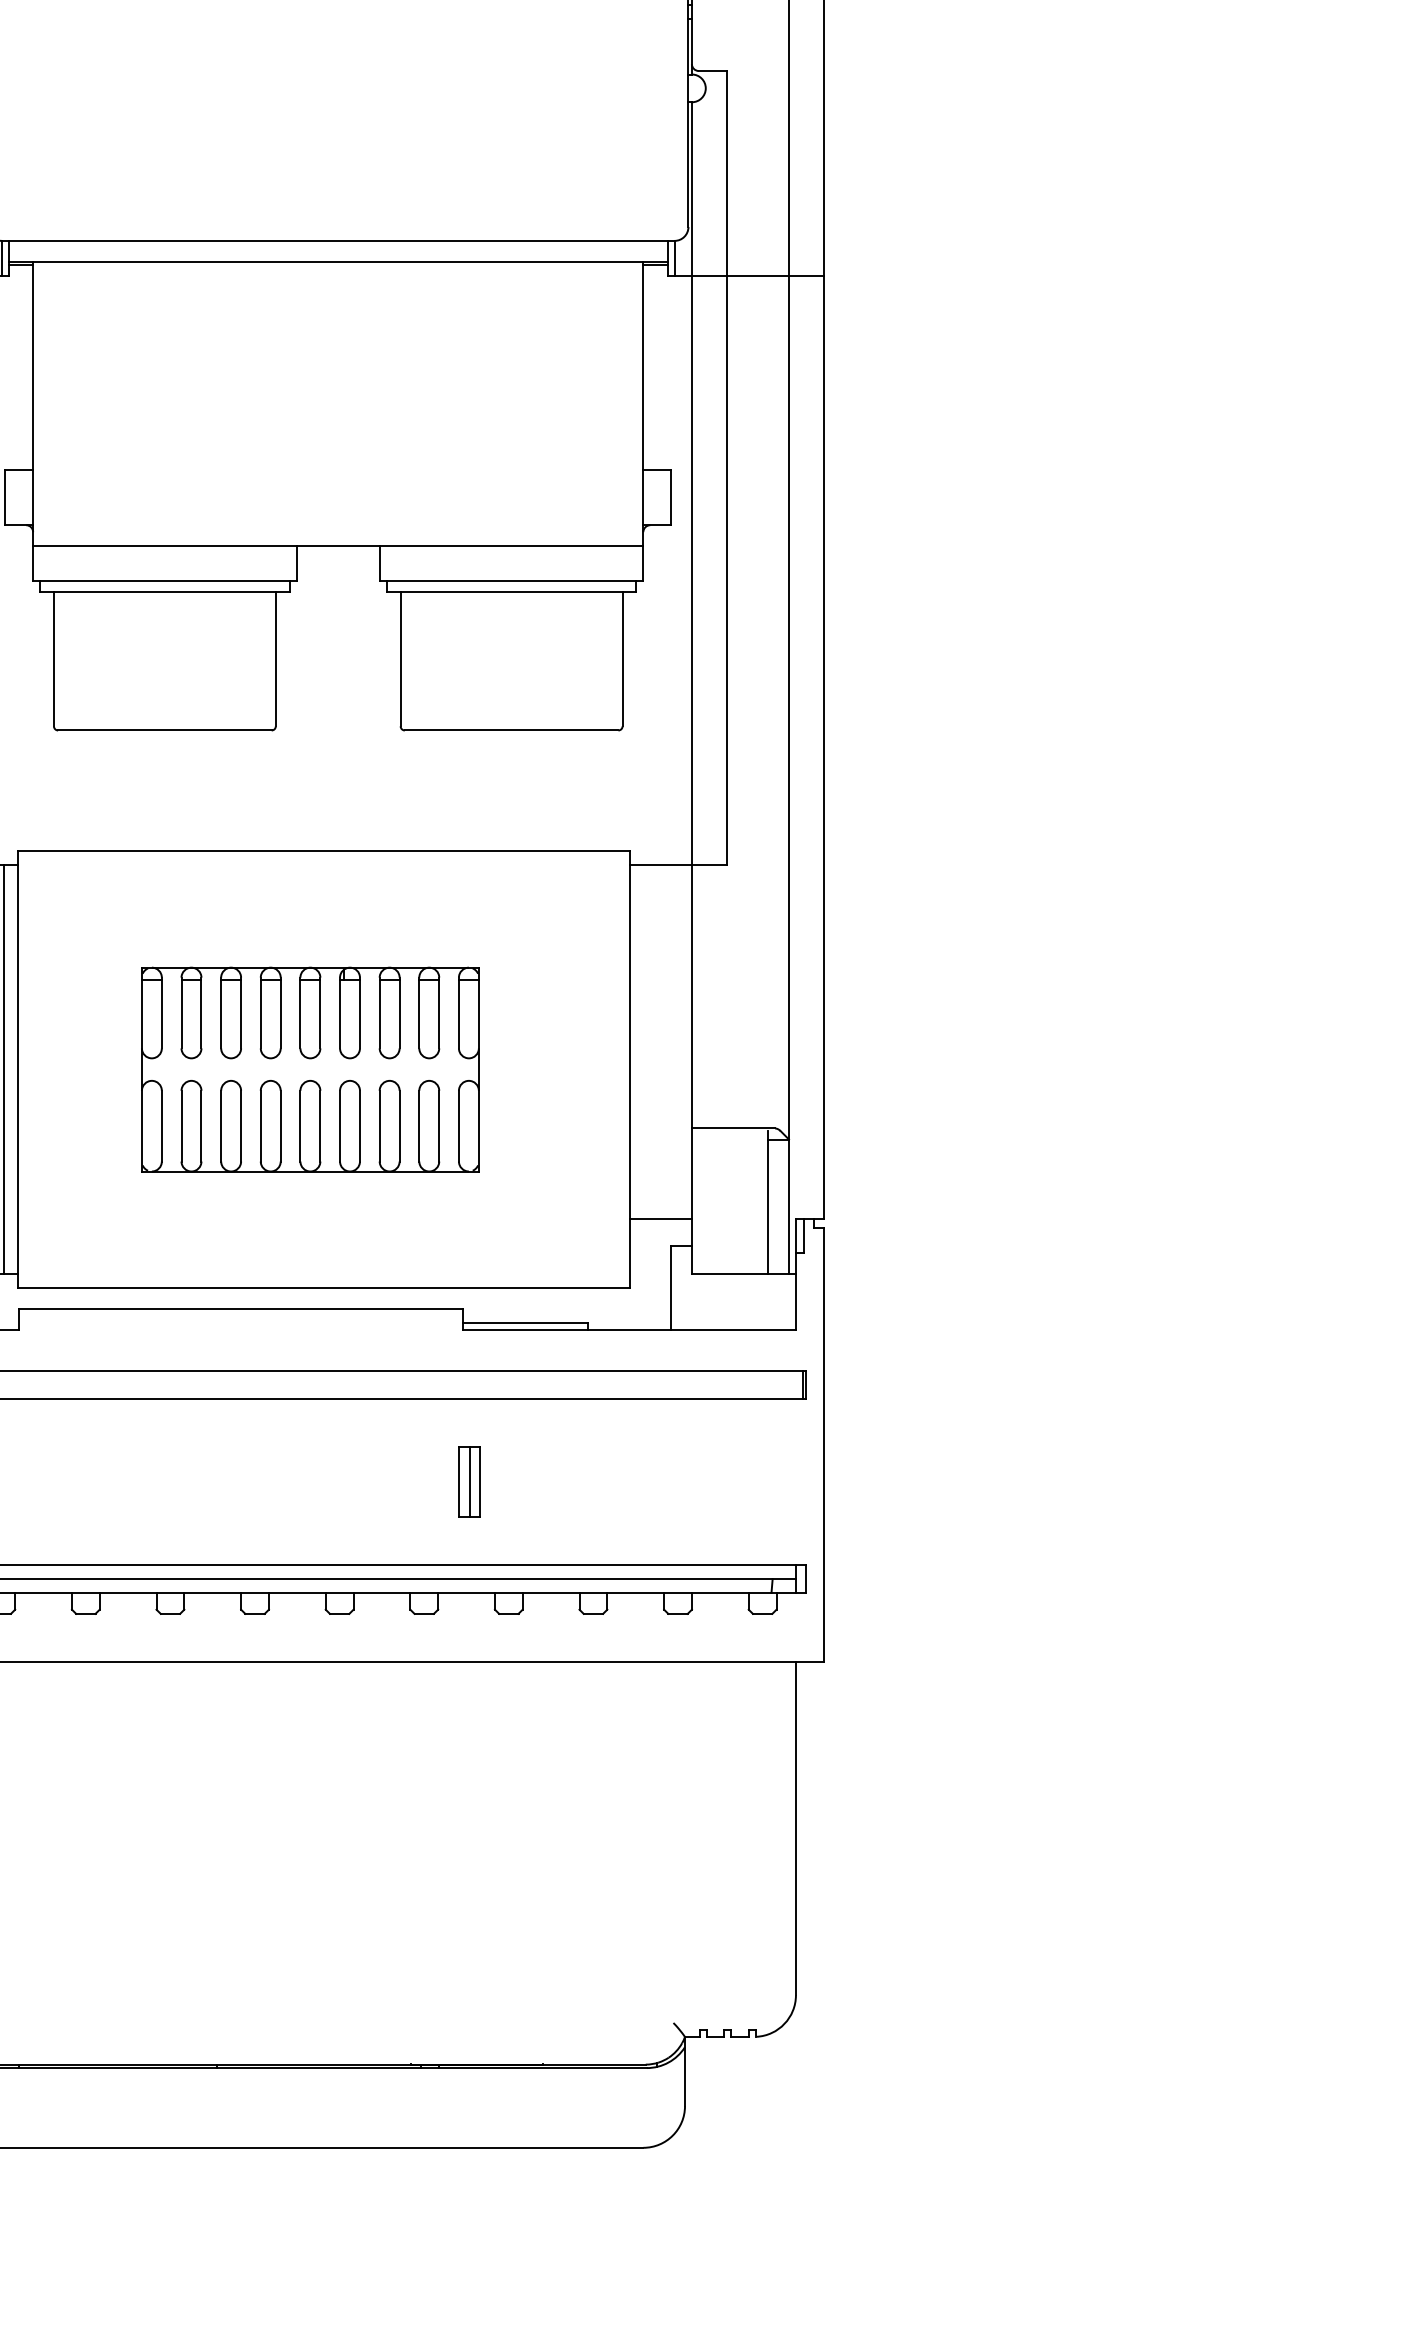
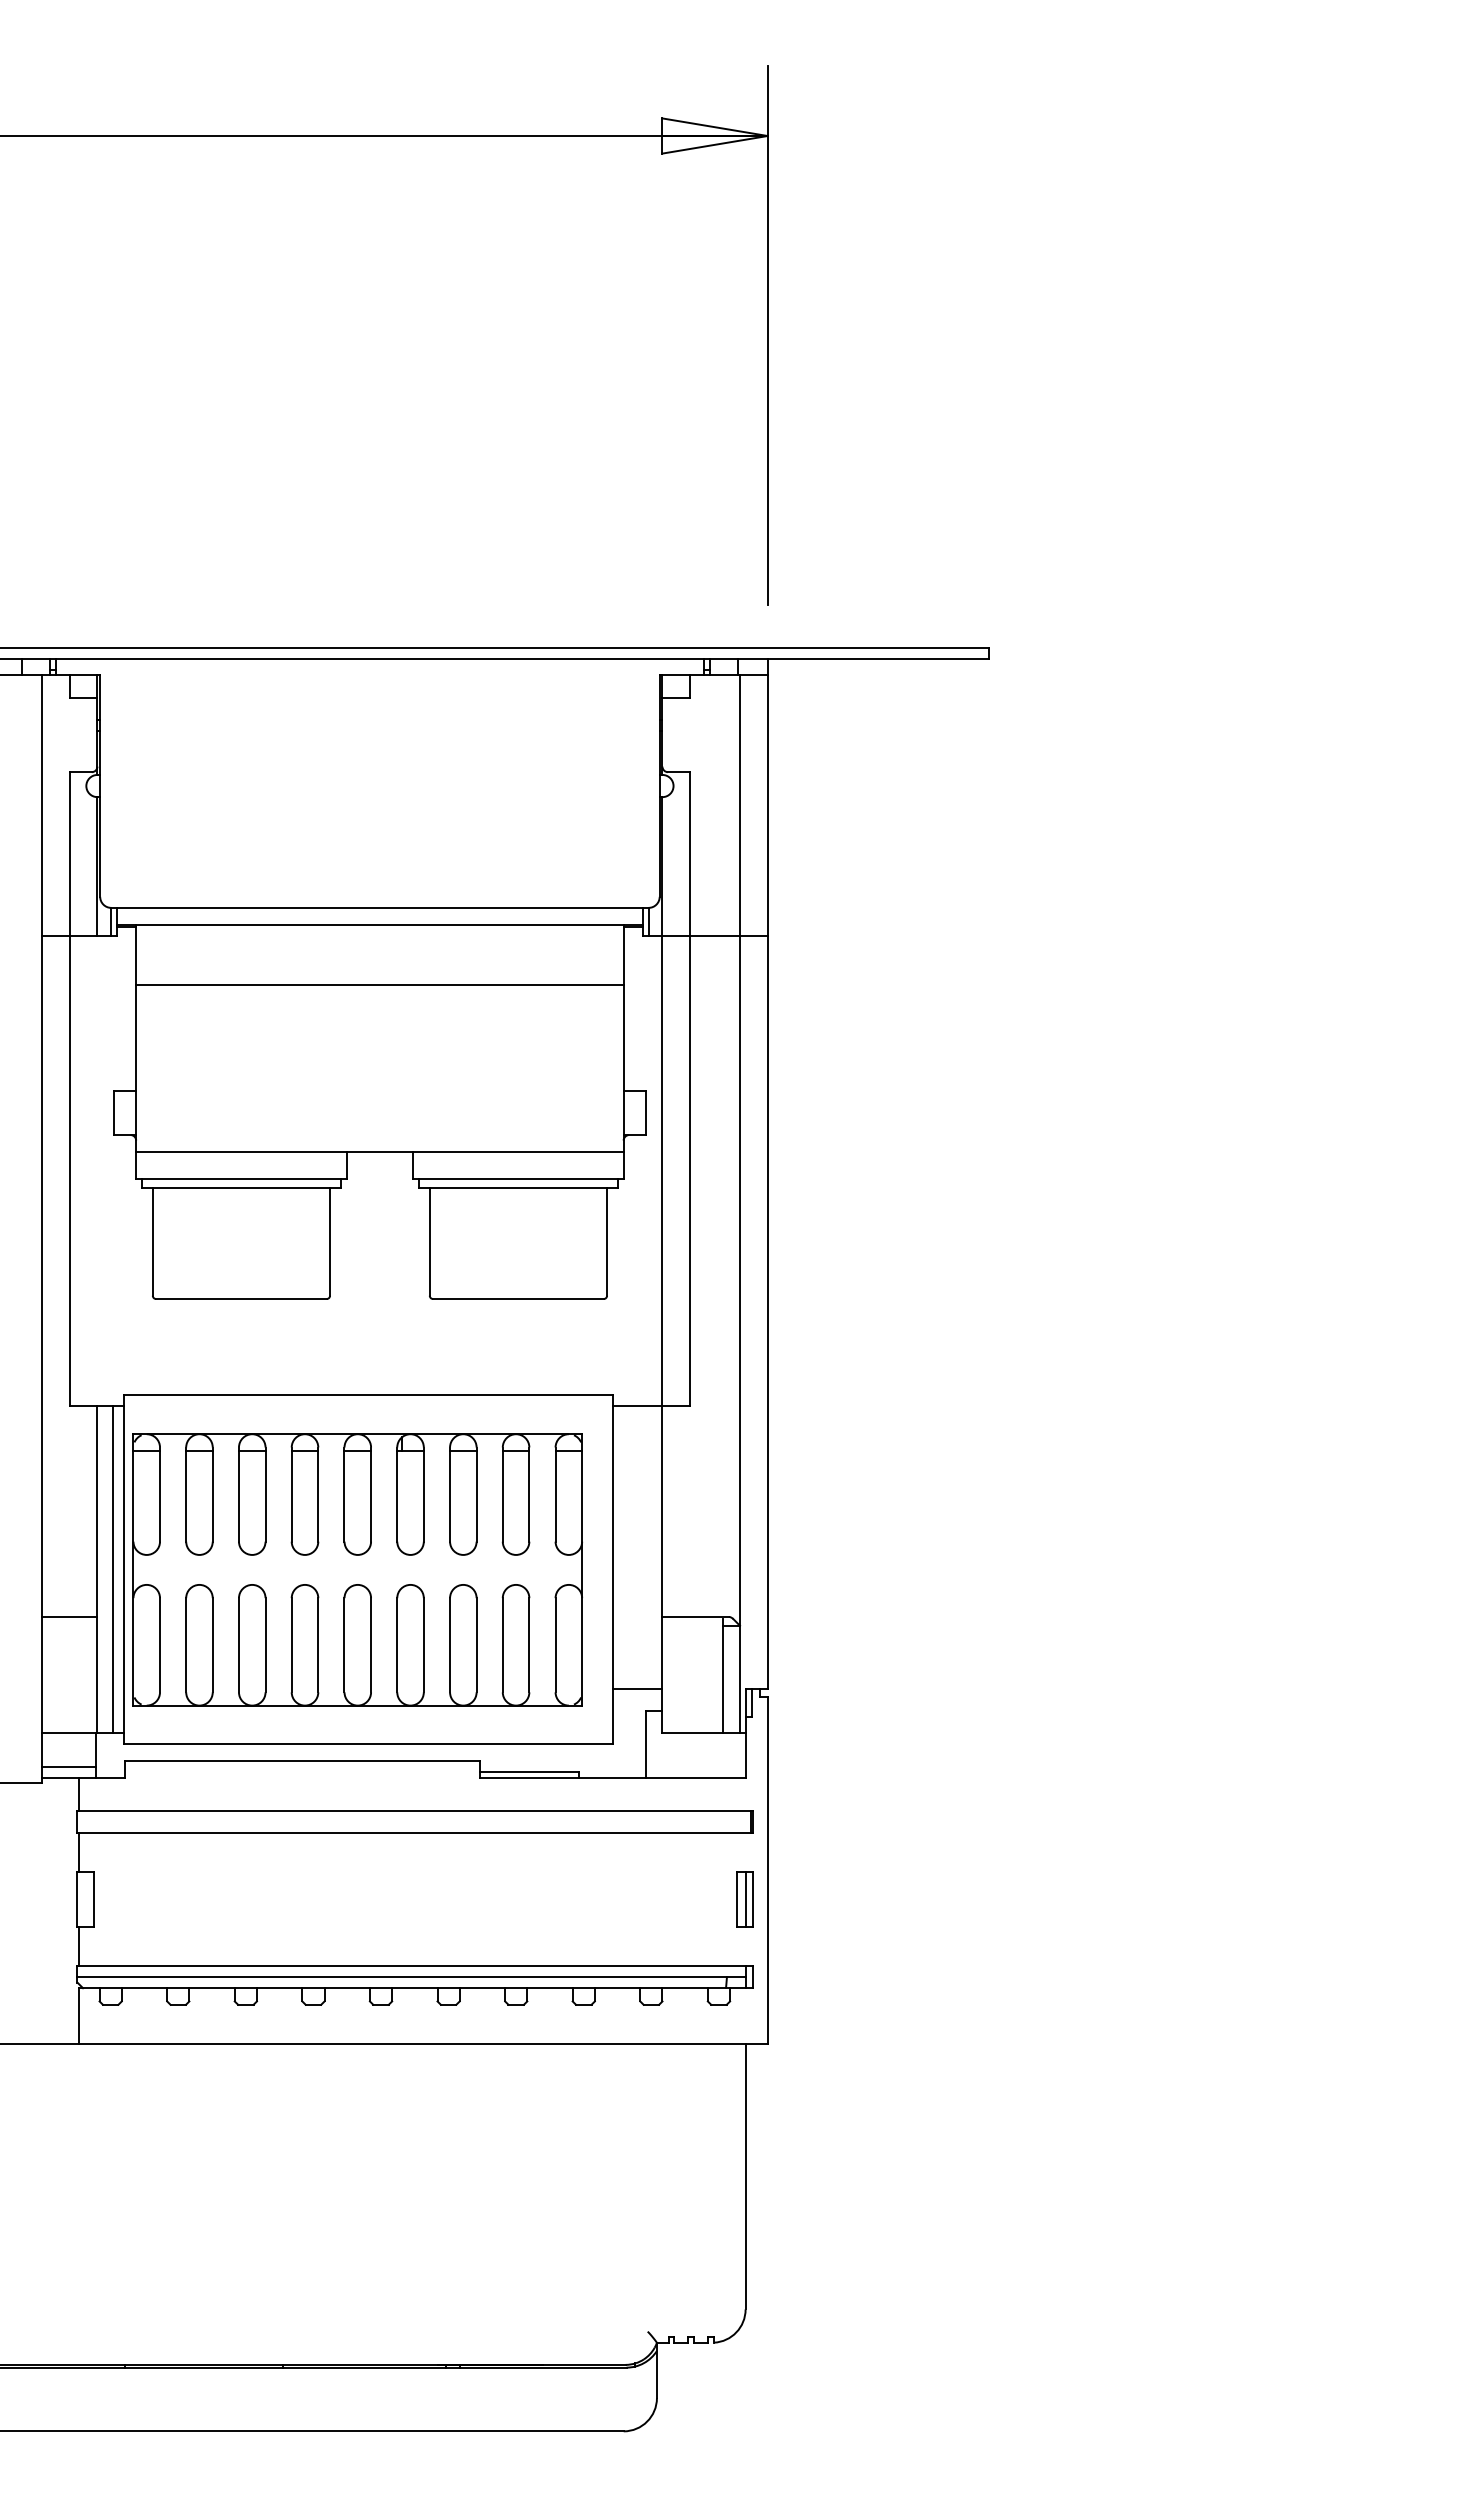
line: (337, 338) -> (379, 985), added
part: (310, 1069) -> (357, 1569), size x1.67
part: (469, 1482) -> (744, 1899), moved

